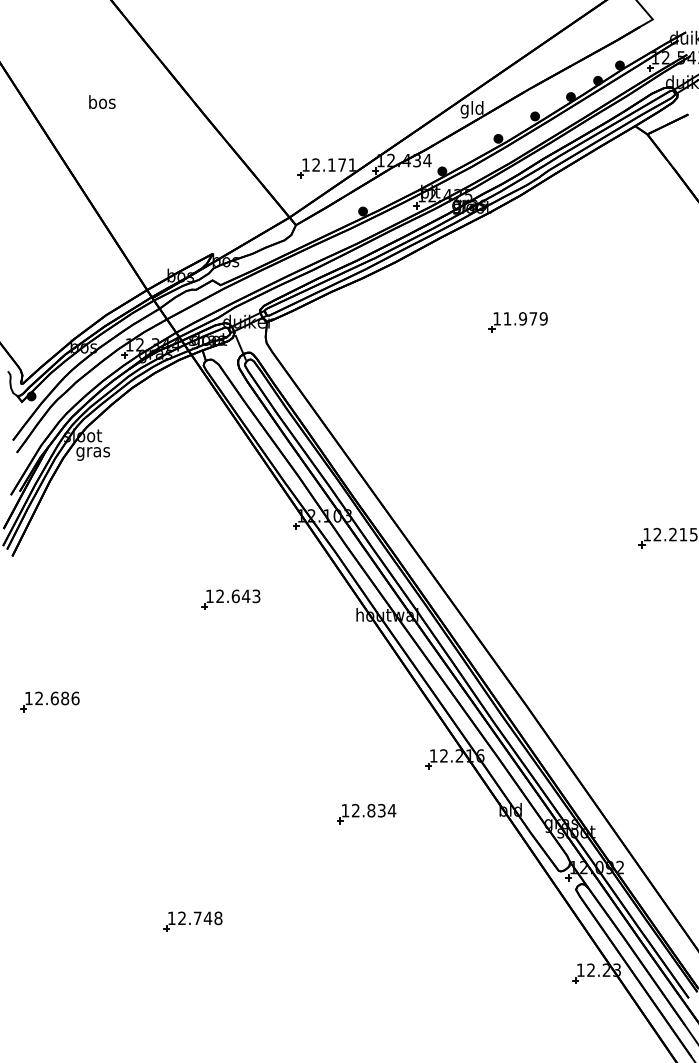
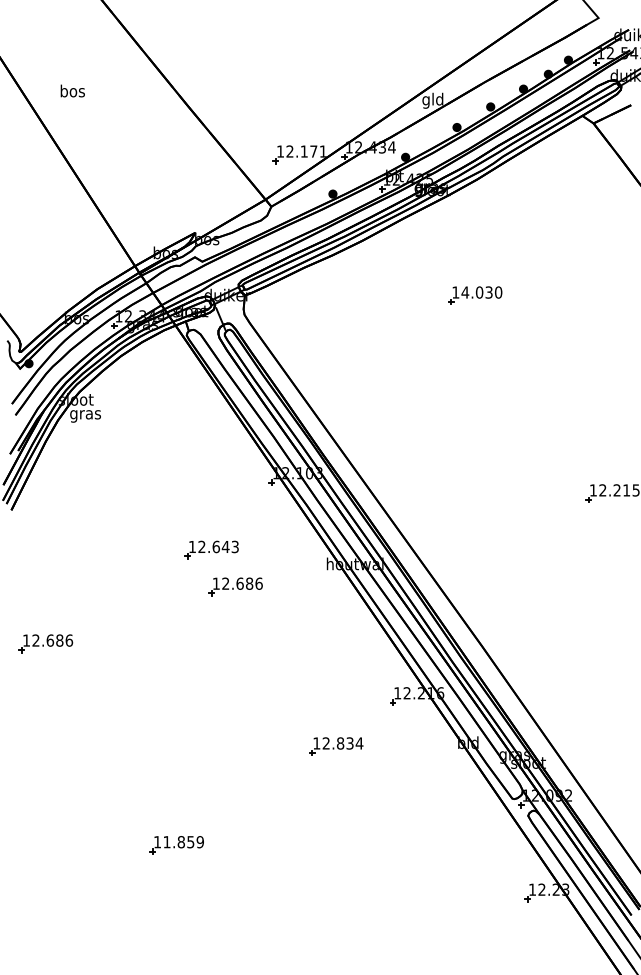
text: (102, 101) -> (72, 90), moved
text: (525, 318) -> (481, 292), 11.979 -> 14.030
part: (256, 639) -> (235, 586), added
text: (200, 918) -> (183, 842), 12.748 -> 11.859

